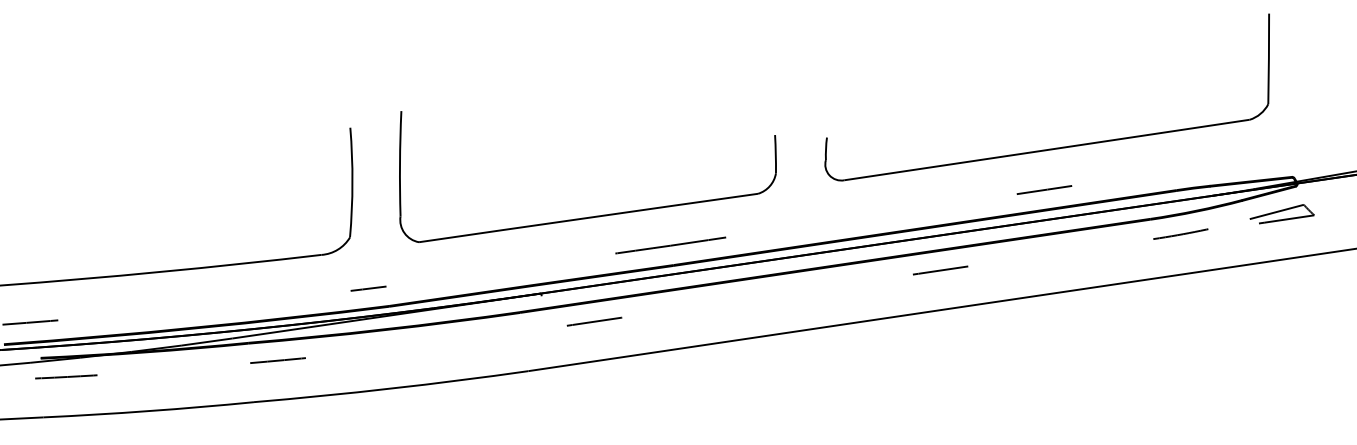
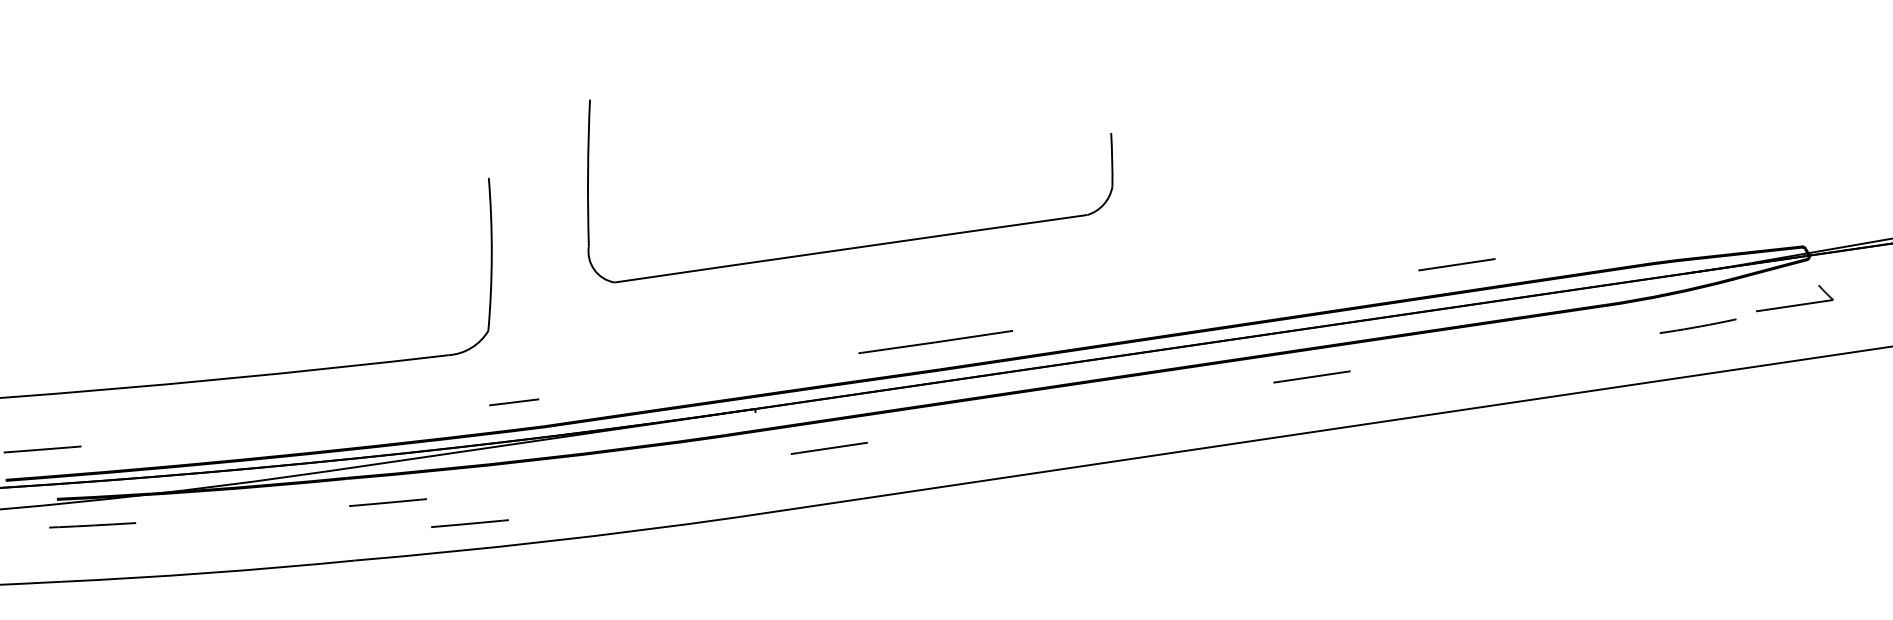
part: (1052, 148) -> (1468, 206), removed
line: (1275, 212) -> (1779, 295), removed
part: (592, 216) -> (856, 246), moved
line: (1181, 233) -> (1698, 325), moved
line: (336, 375) -> (469, 523), added

